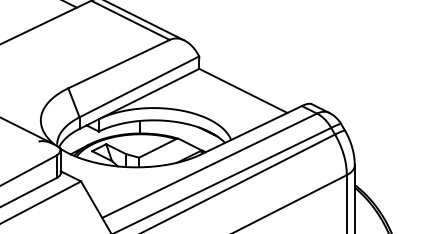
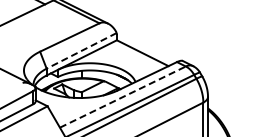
line: (138, 87) -> (81, 51), solid -> dashed
line: (208, 166) -> (122, 97), solid -> dashed

